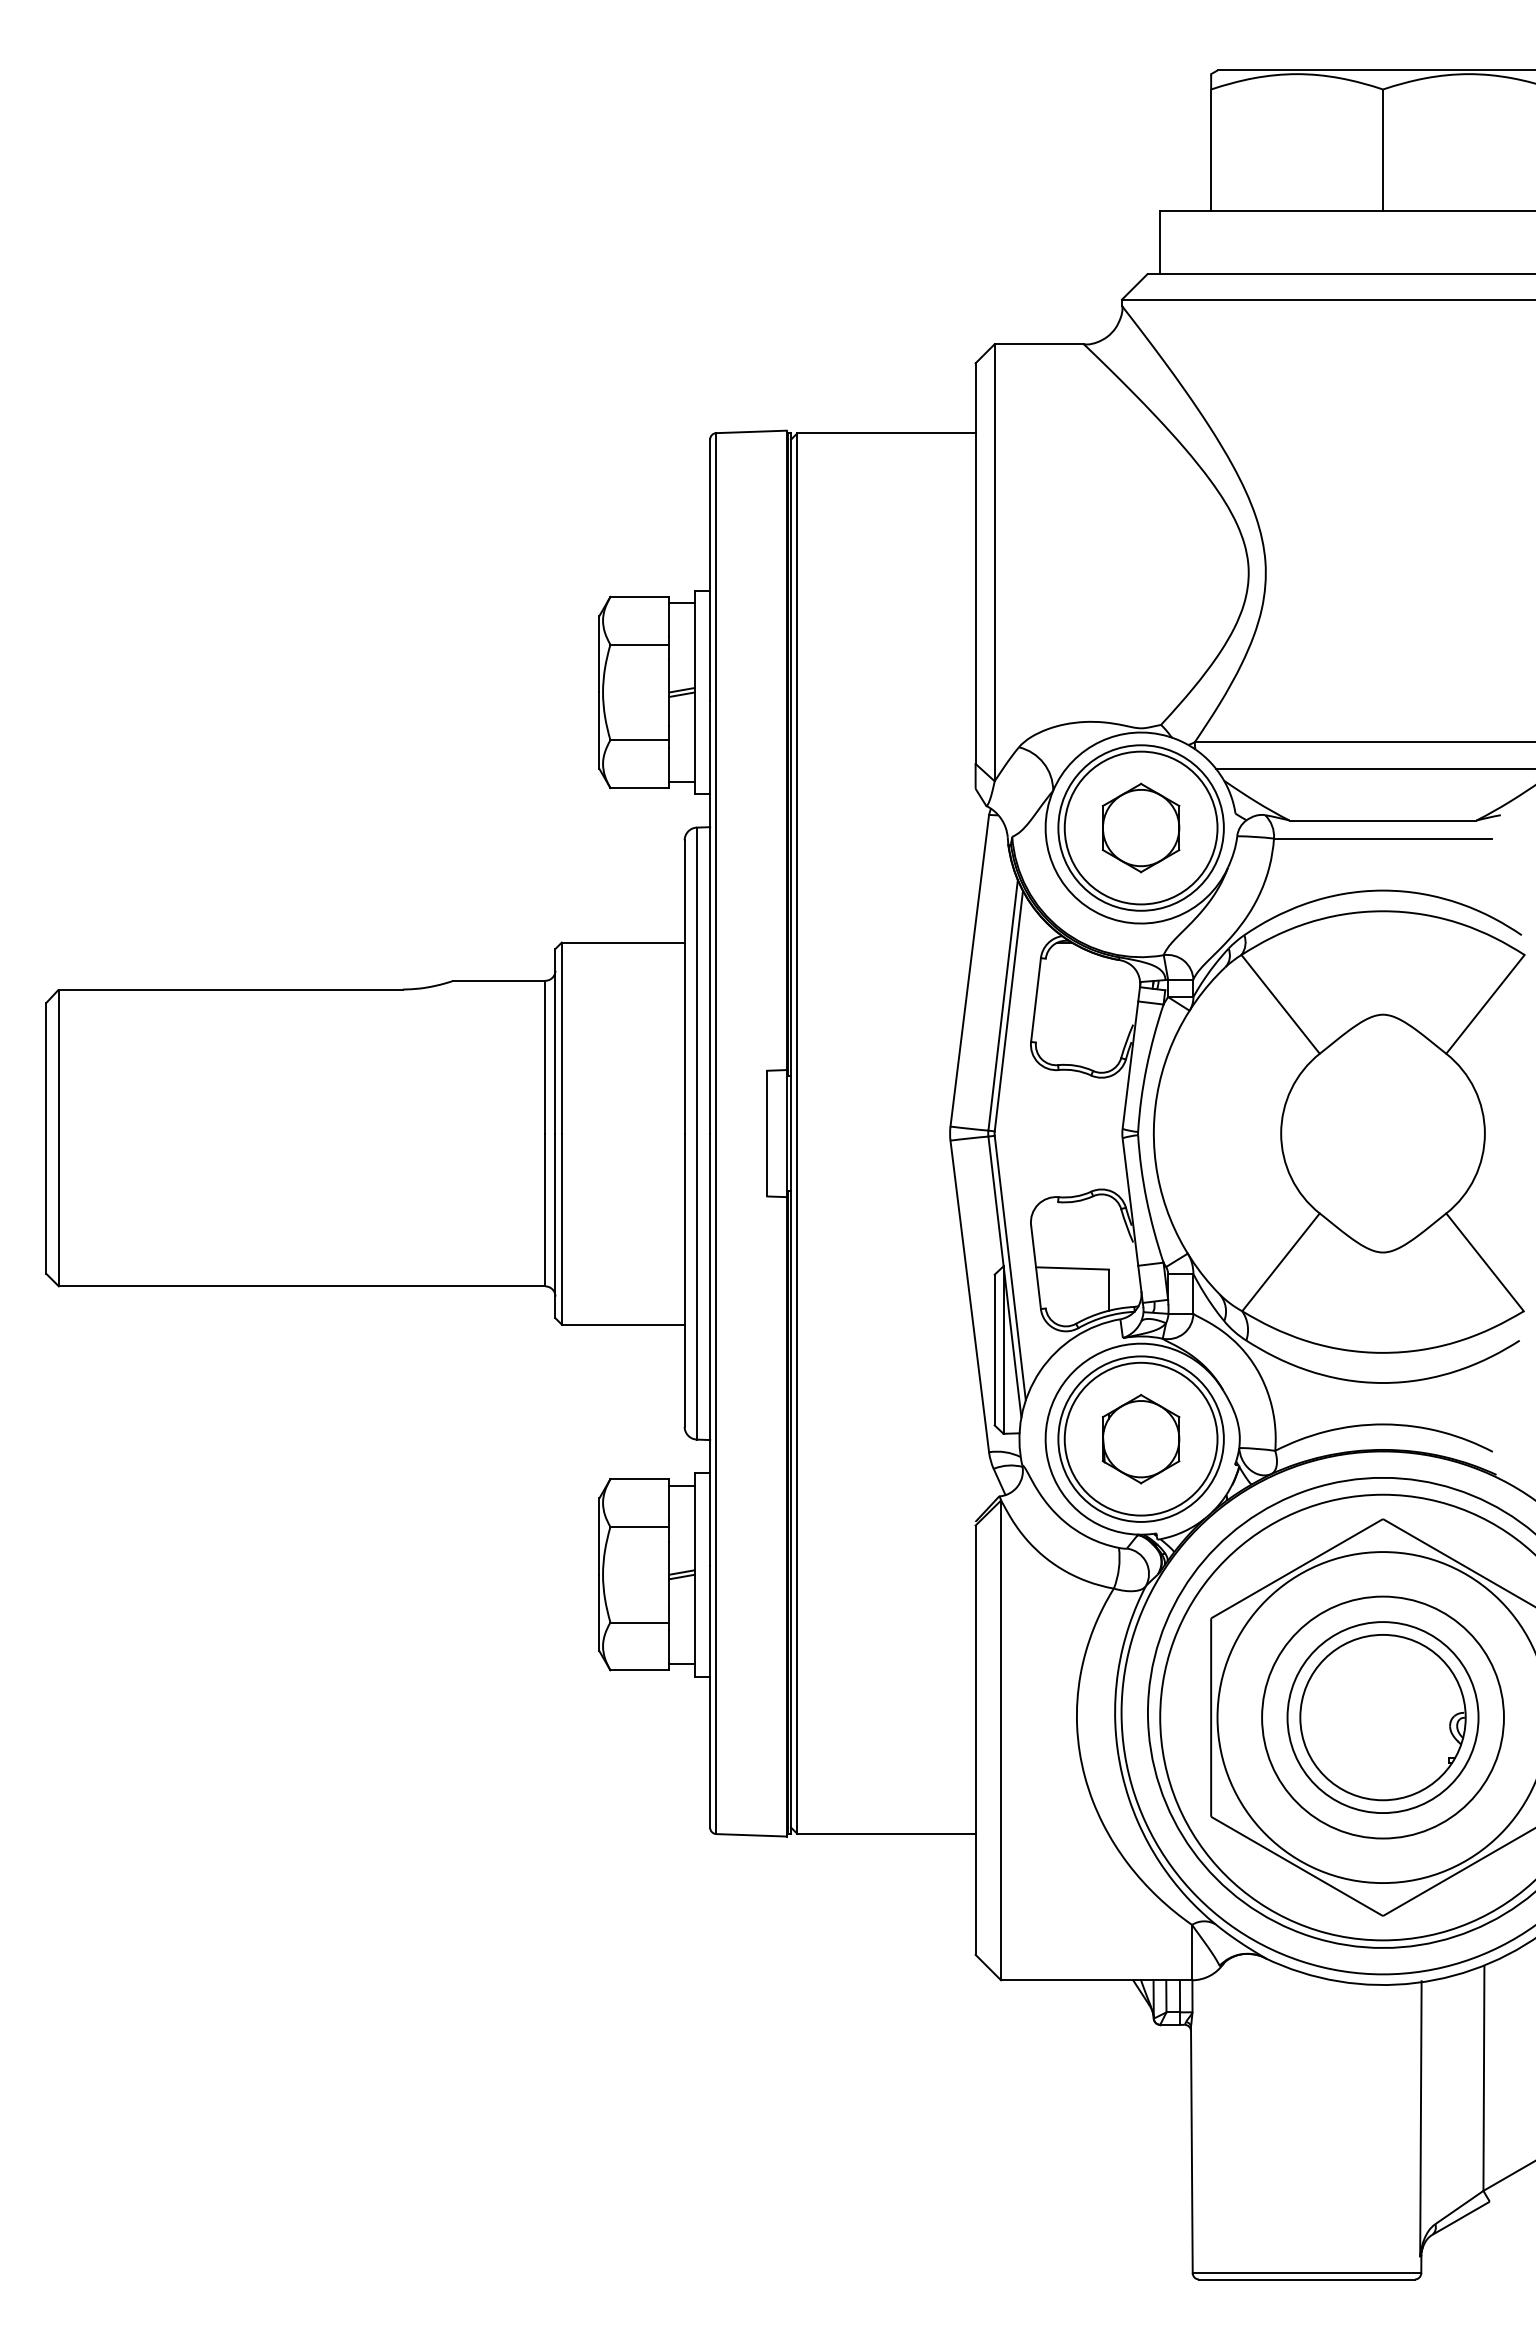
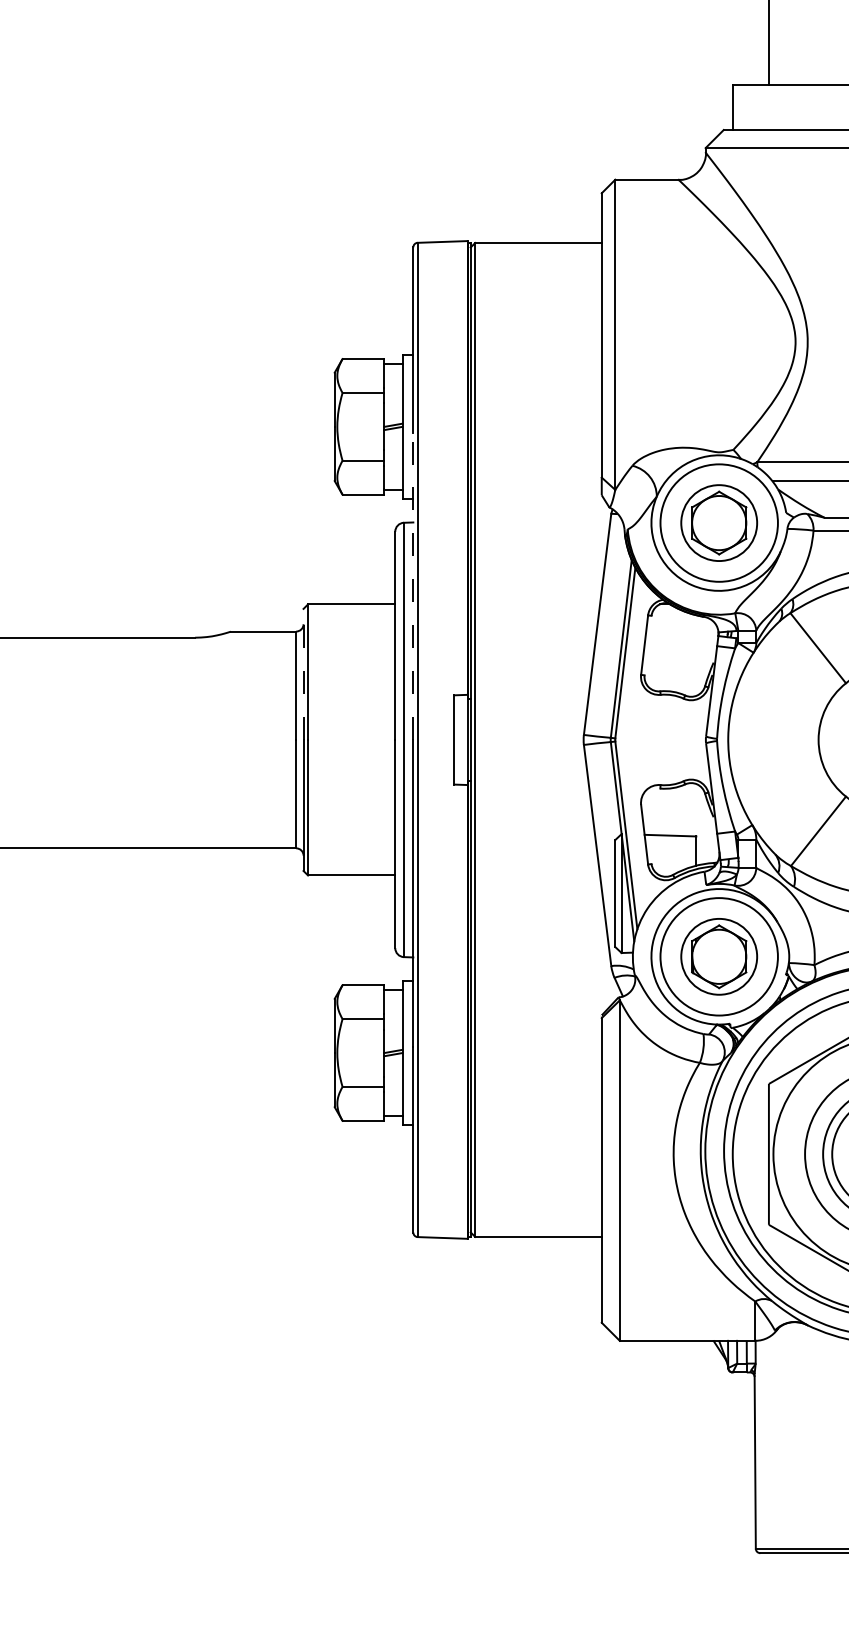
circle: (1140, 827) -> (718, 522), size x0.7
line: (710, 916) -> (413, 585), solid -> dashed
line: (555, 1040) -> (303, 673), solid -> dashed
circle: (1140, 1438) -> (718, 956), size x0.7

